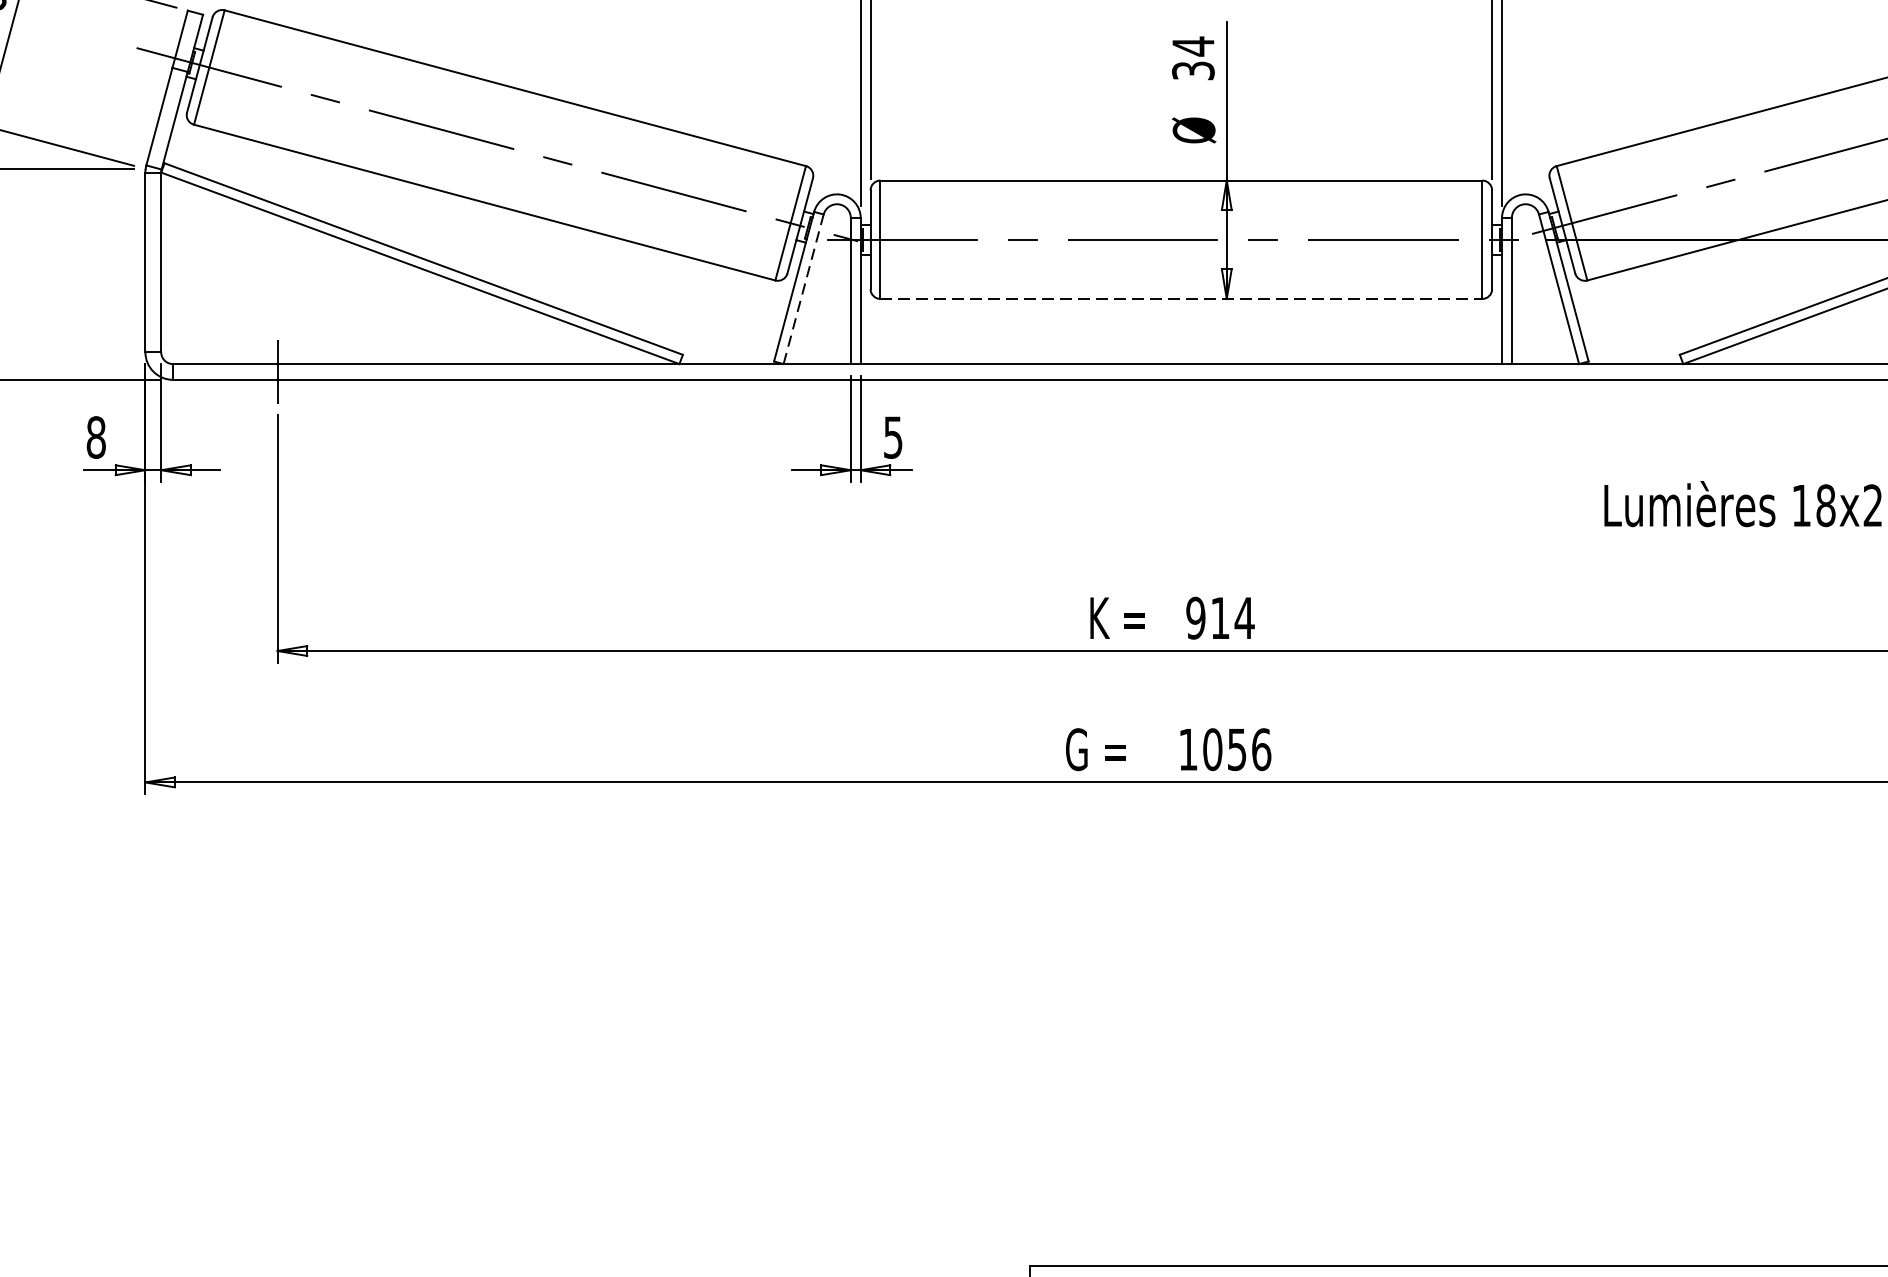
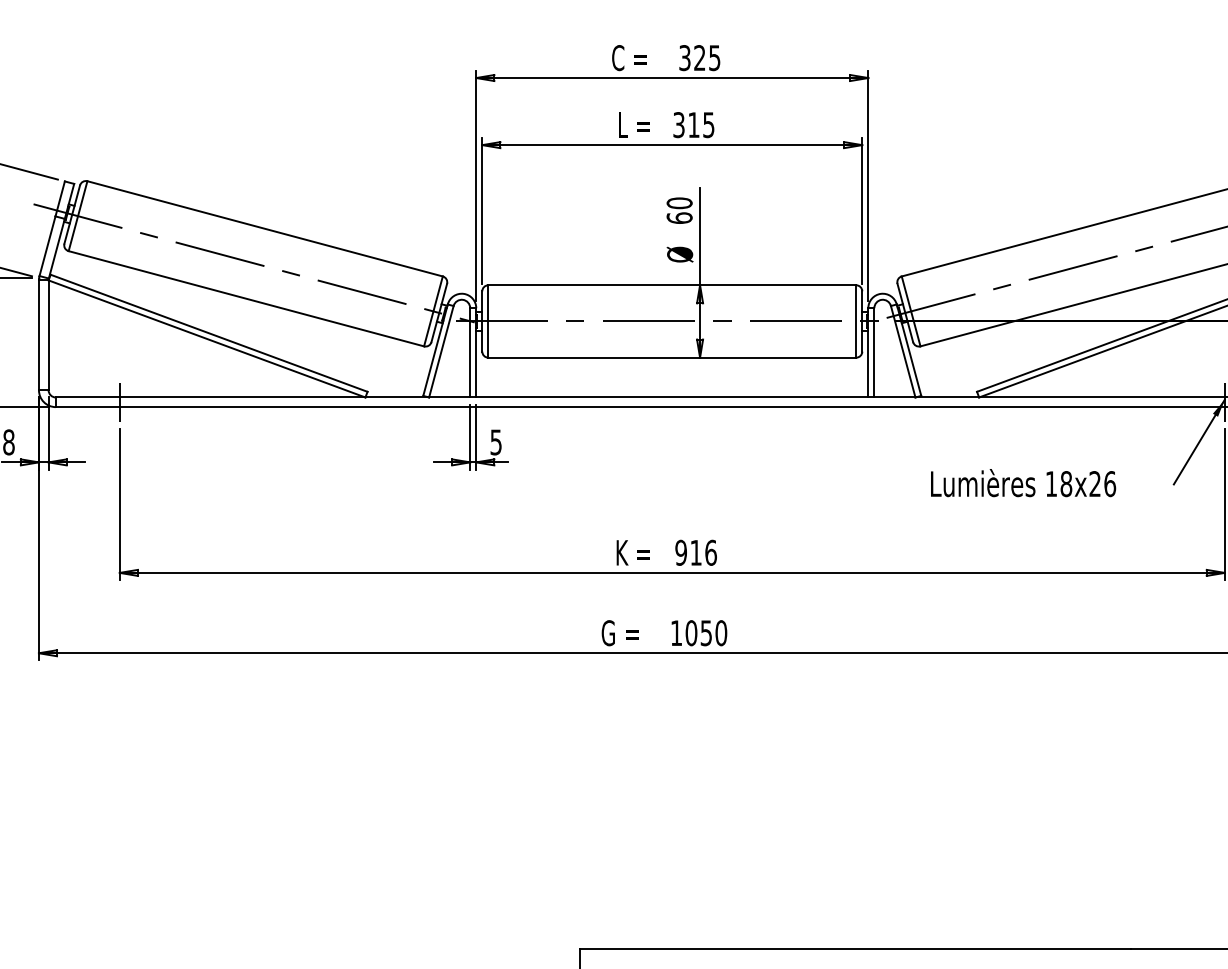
text: (1193, 58) -> (679, 210), 34 -> 60
line: (803, 288) -> (441, 351), dashed -> solid
line: (1181, 298) -> (672, 357), dashed -> solid
text: (1243, 617) -> (710, 552), 914 -> 916
text: (1261, 748) -> (721, 632), 1056 -> 1050

